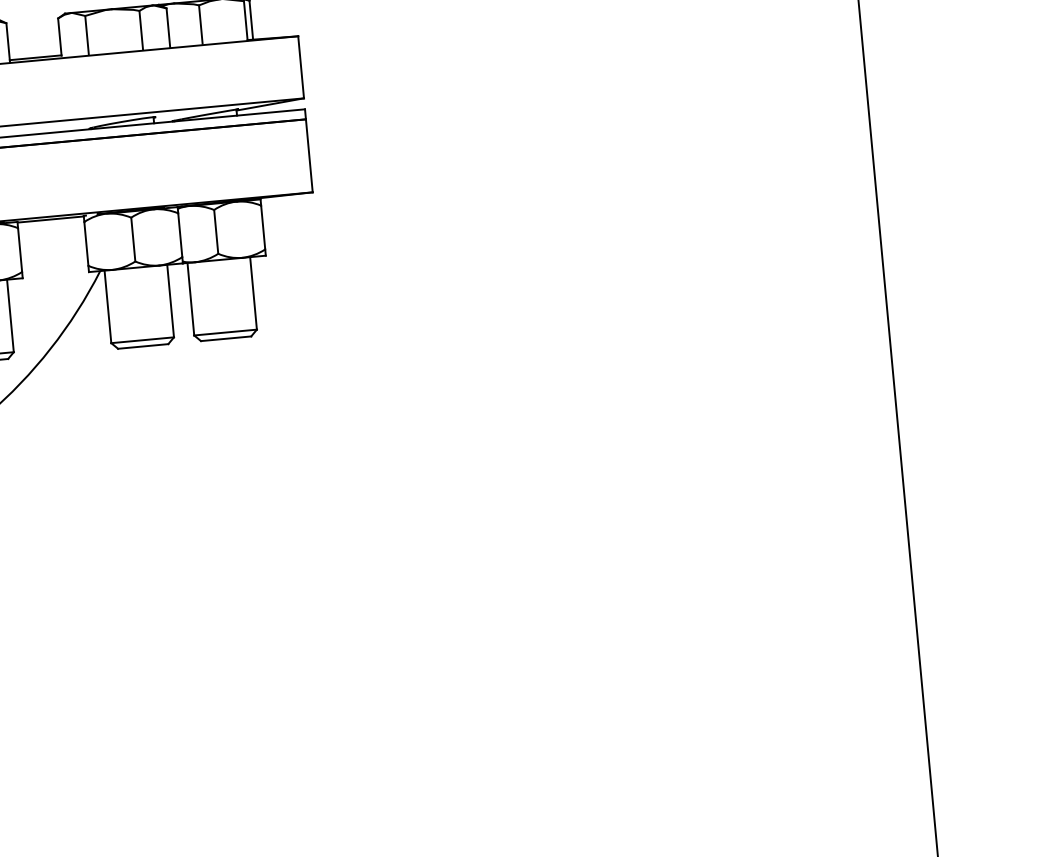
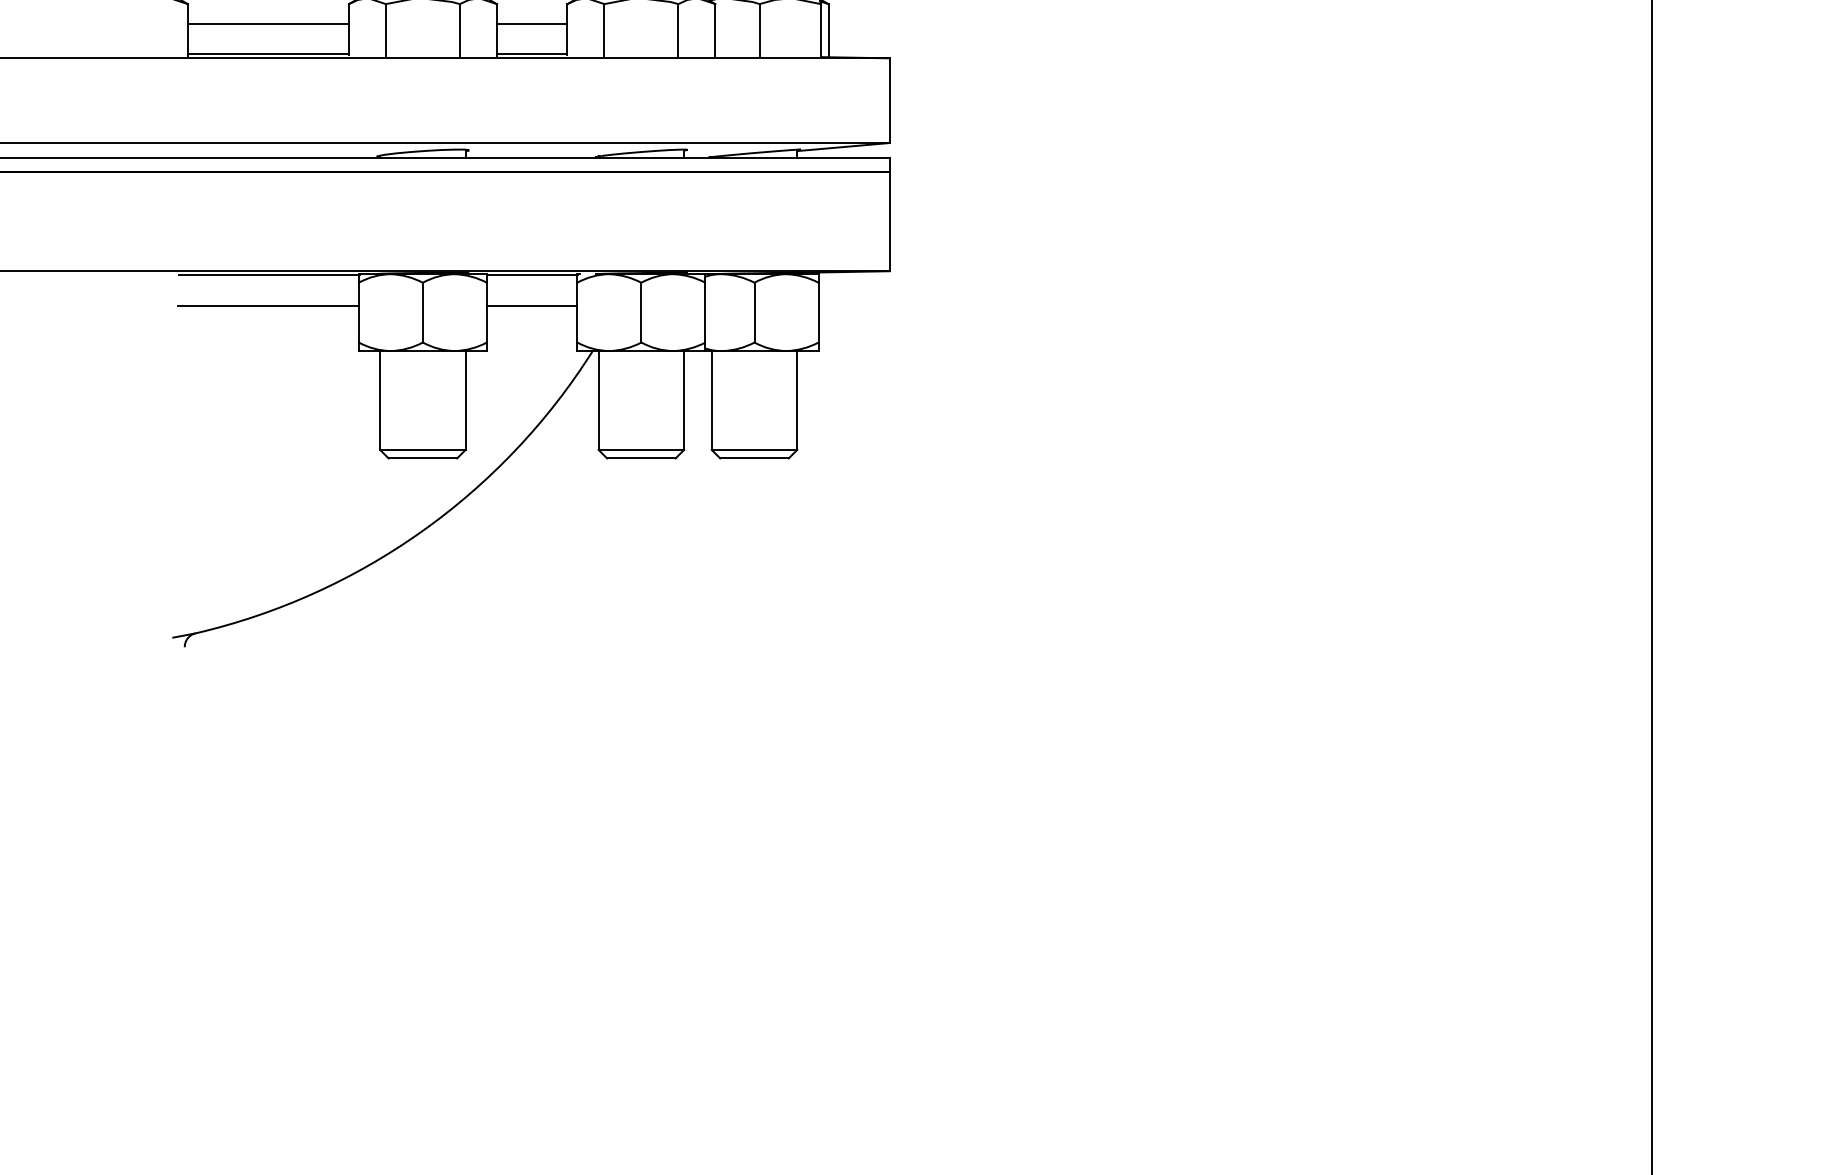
line: (33, 35) -> (531, 23), added
line: (52, 241) -> (531, 305), added

